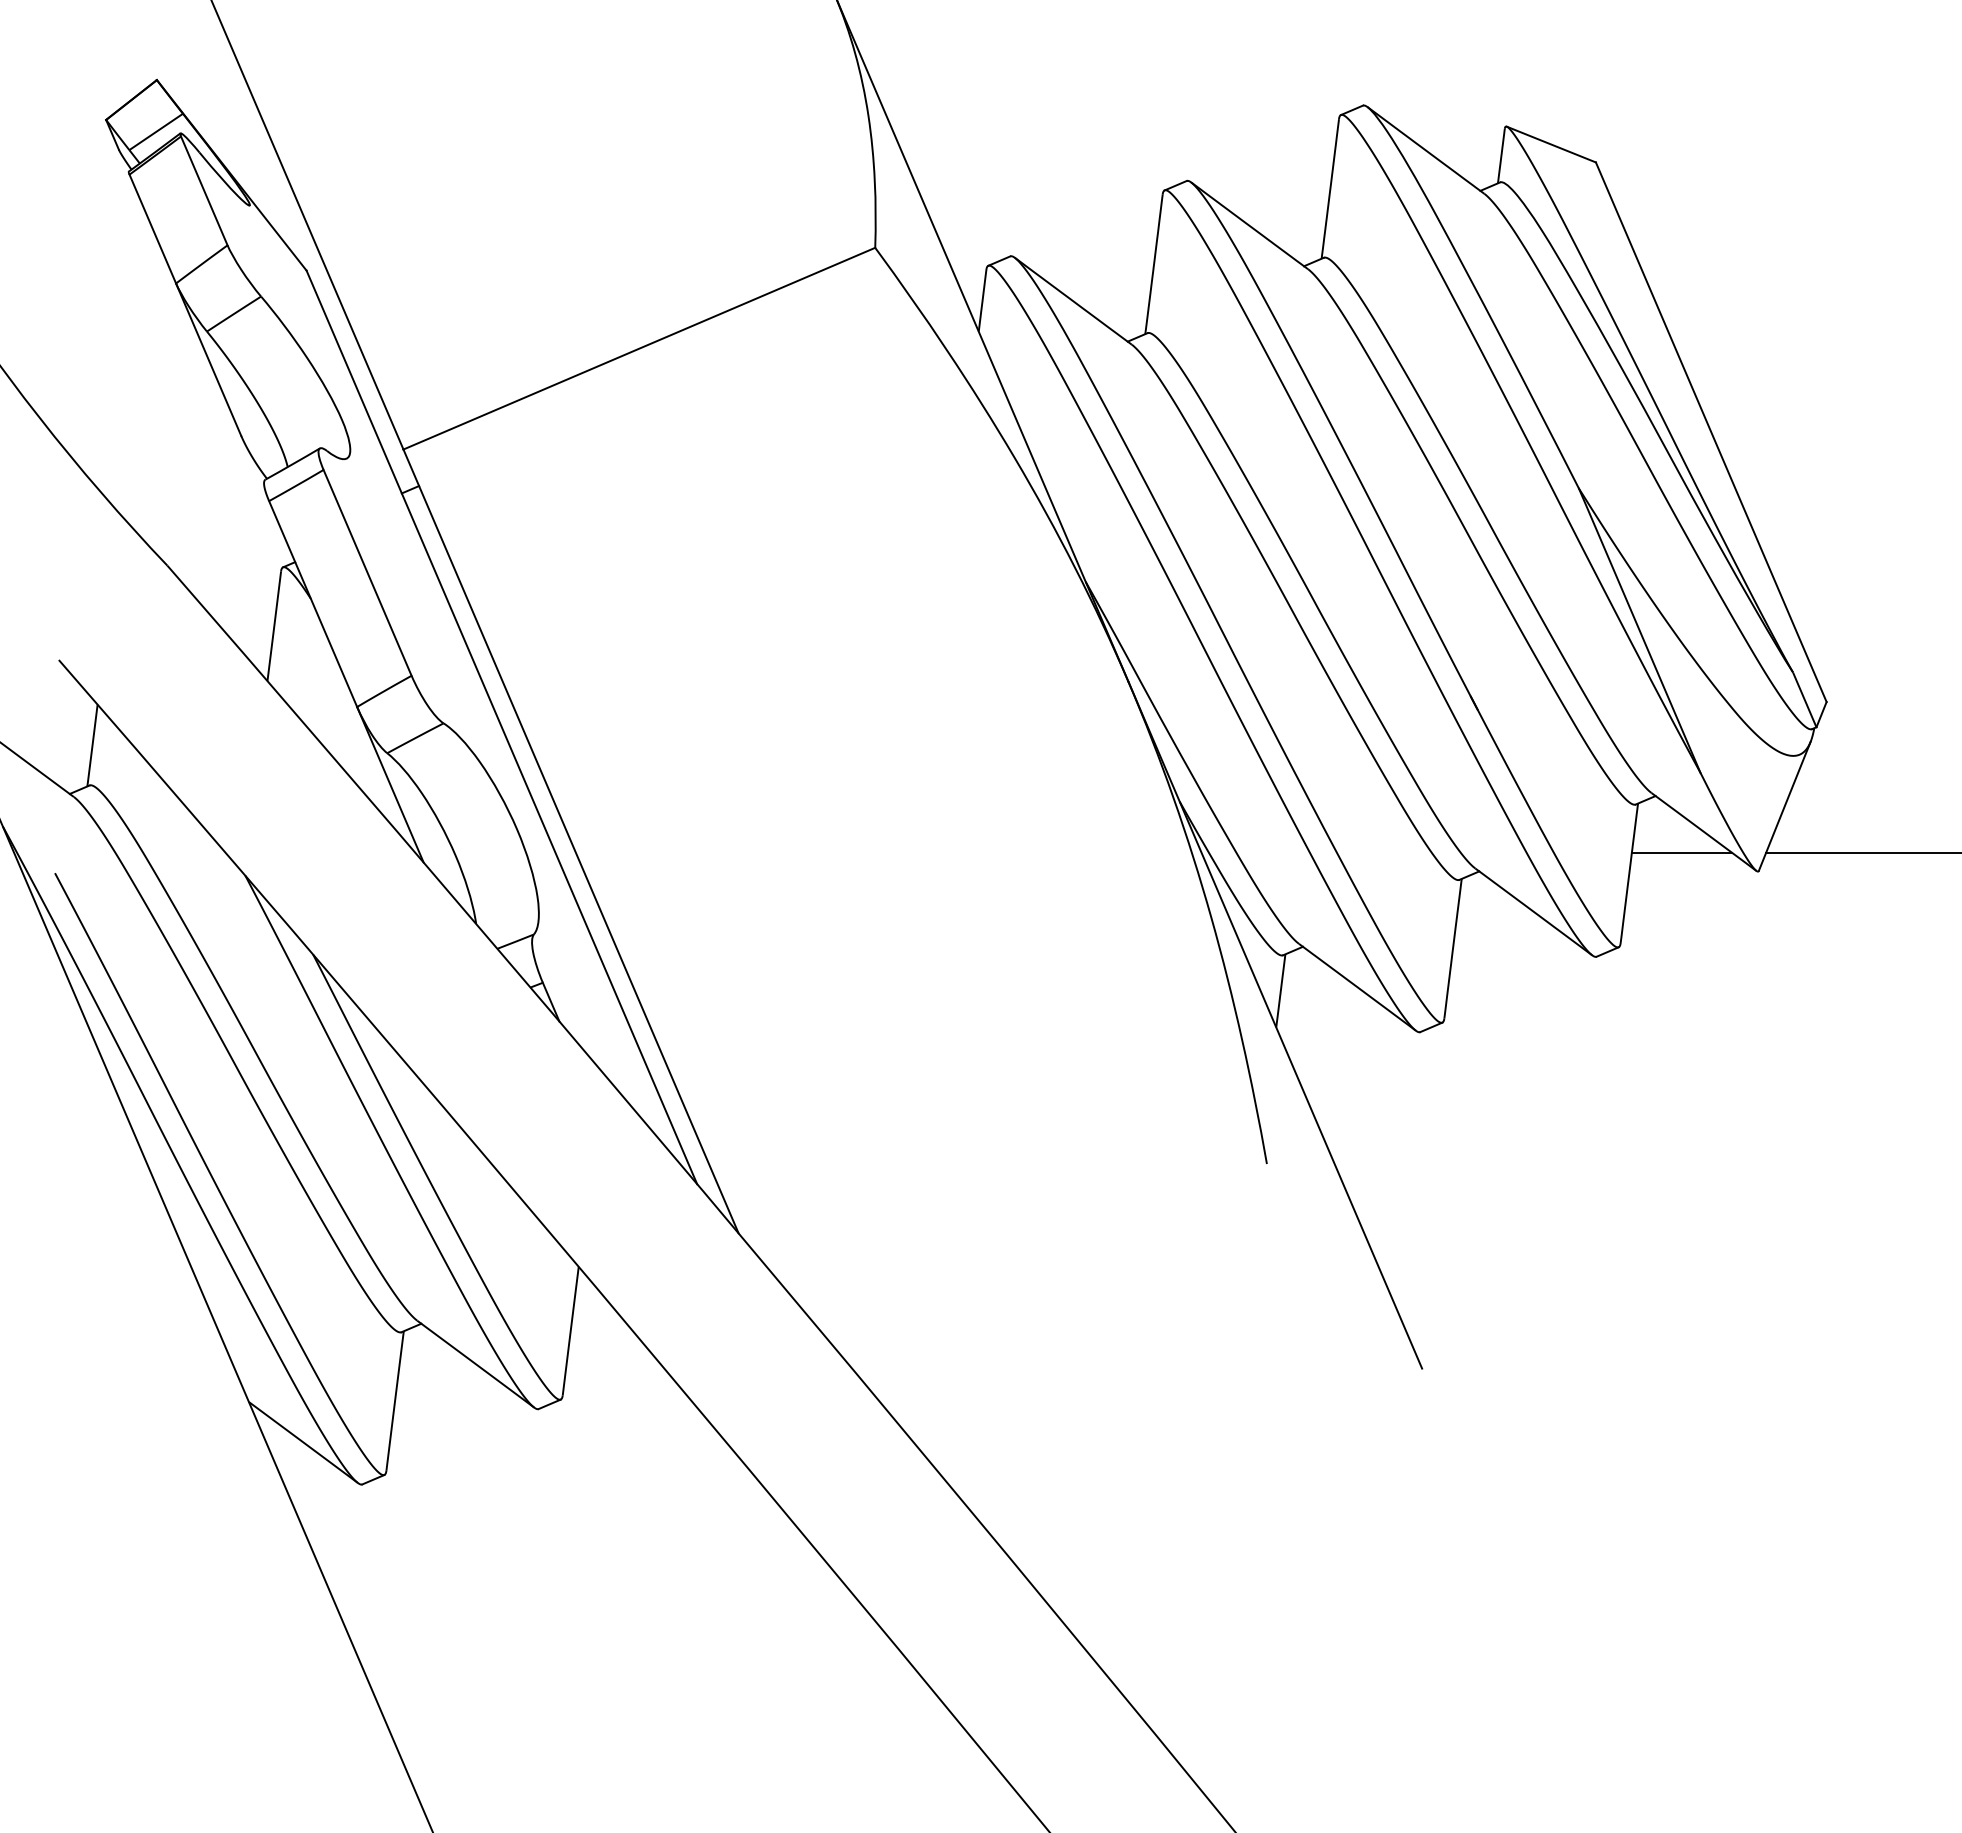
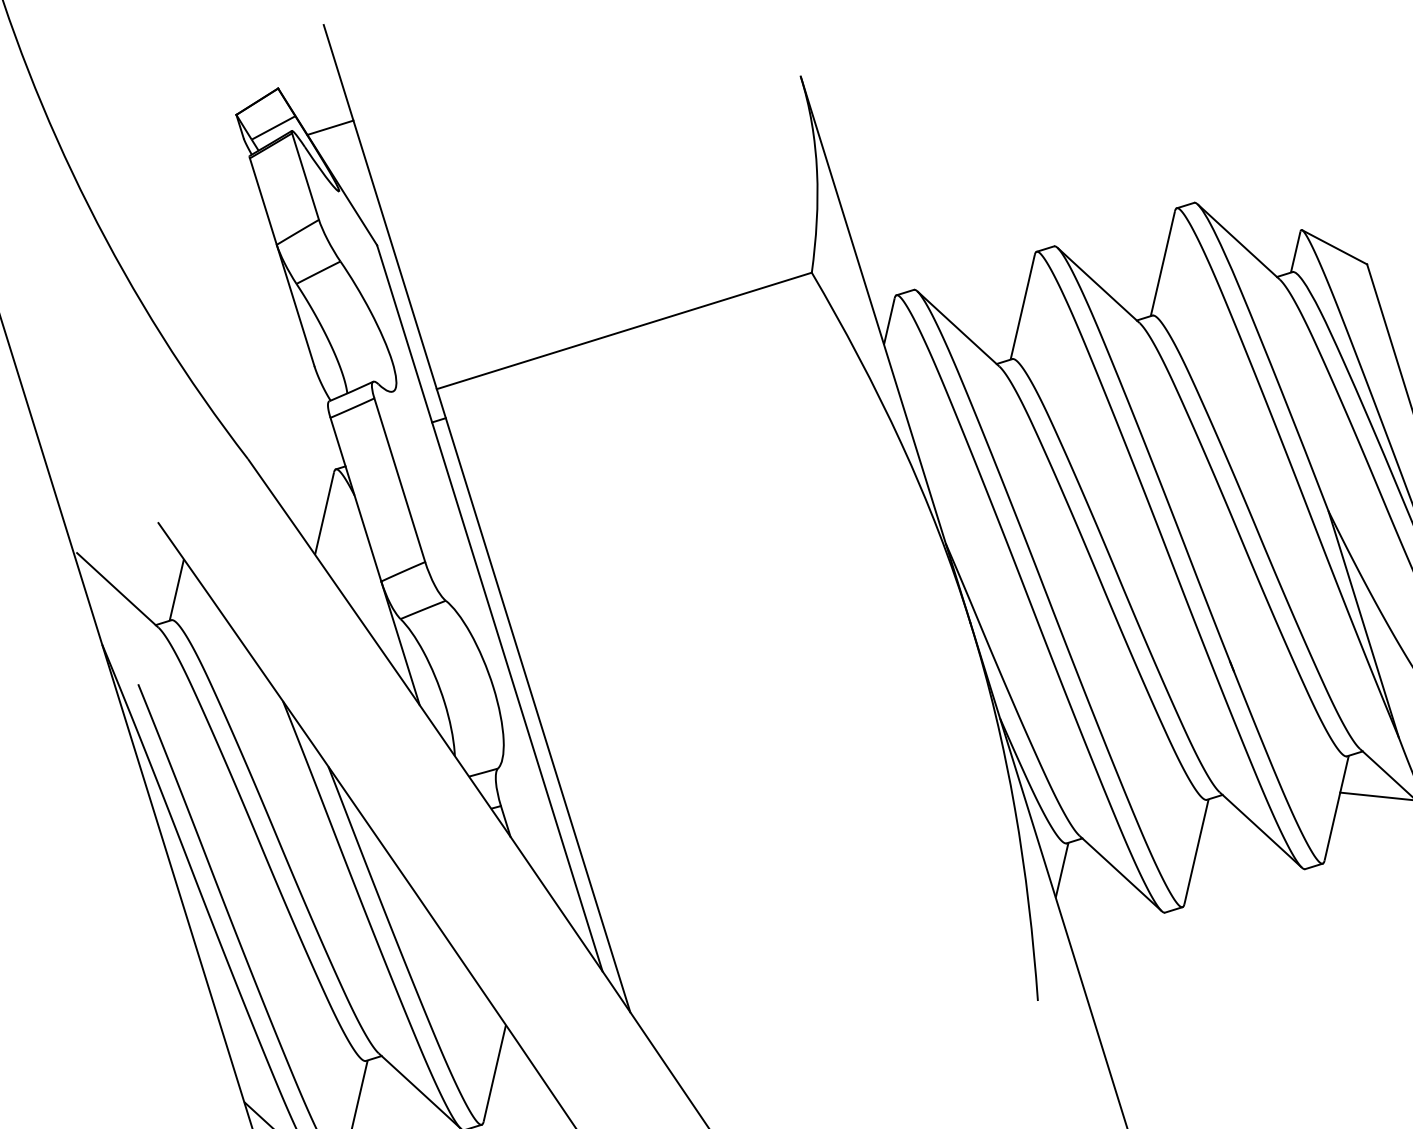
line: (230, 123) -> (330, 127), added

